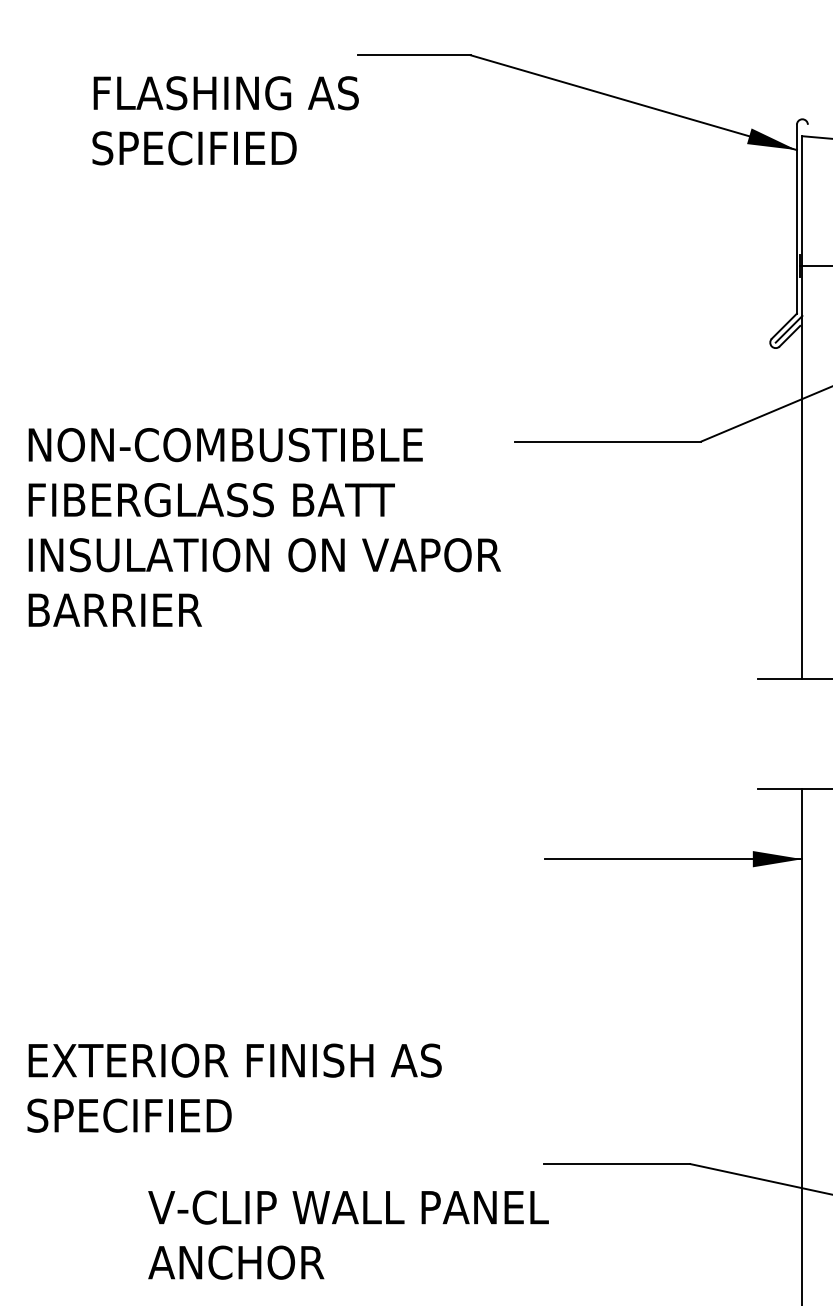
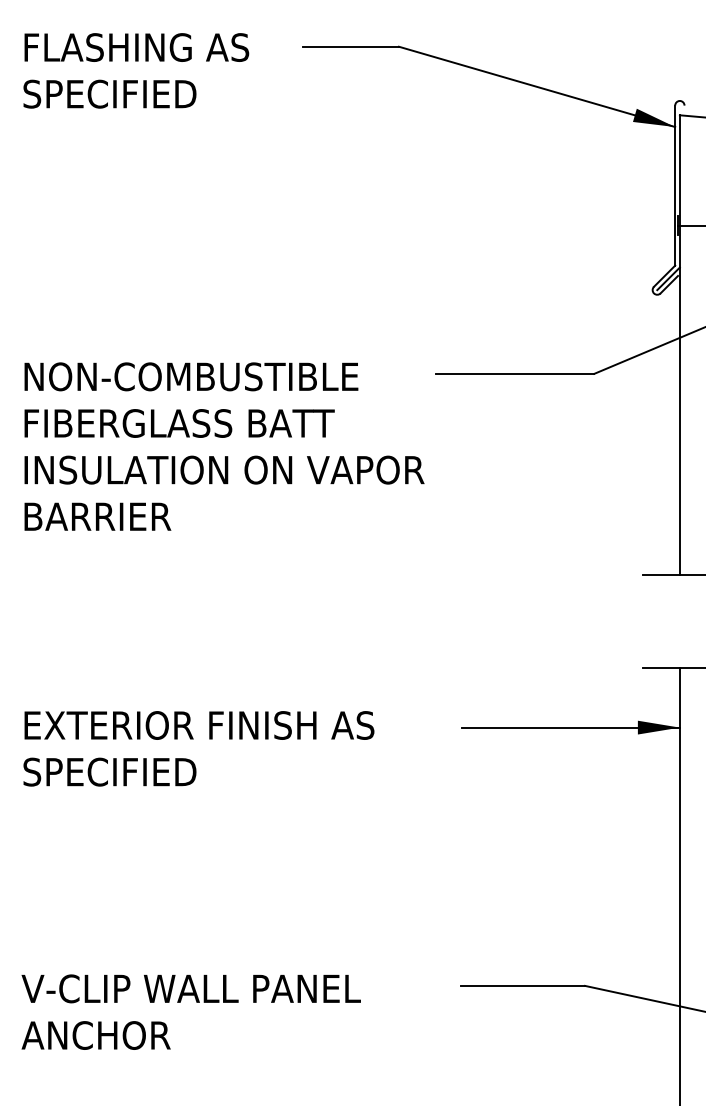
text: (225, 120) -> (136, 70), moved
text: (234, 1087) -> (198, 748), moved
text: (348, 1234) -> (191, 1011), moved

